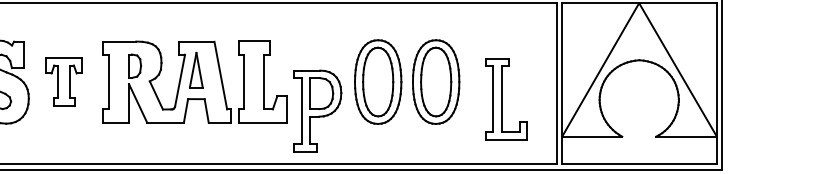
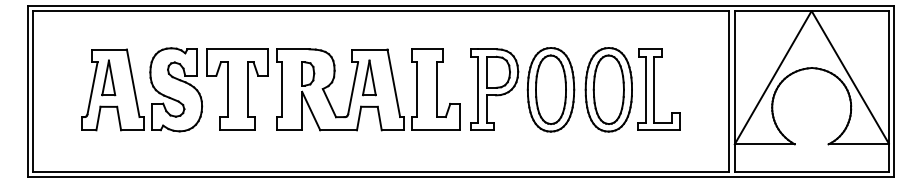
part: (64, 81) -> (237, 89), size x1.67
part: (505, 98) -> (658, 89), moved
part: (317, 110) -> (494, 89), moved

